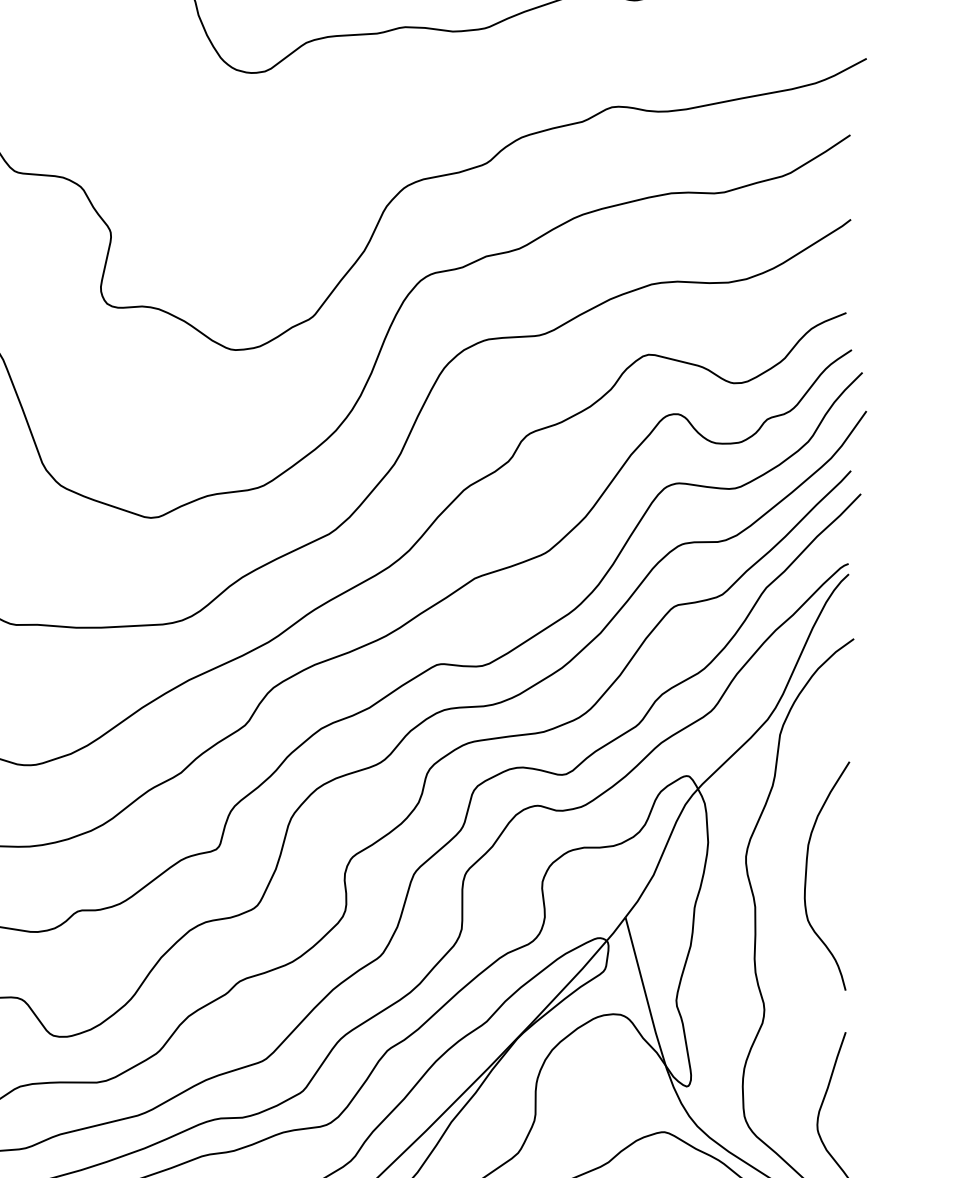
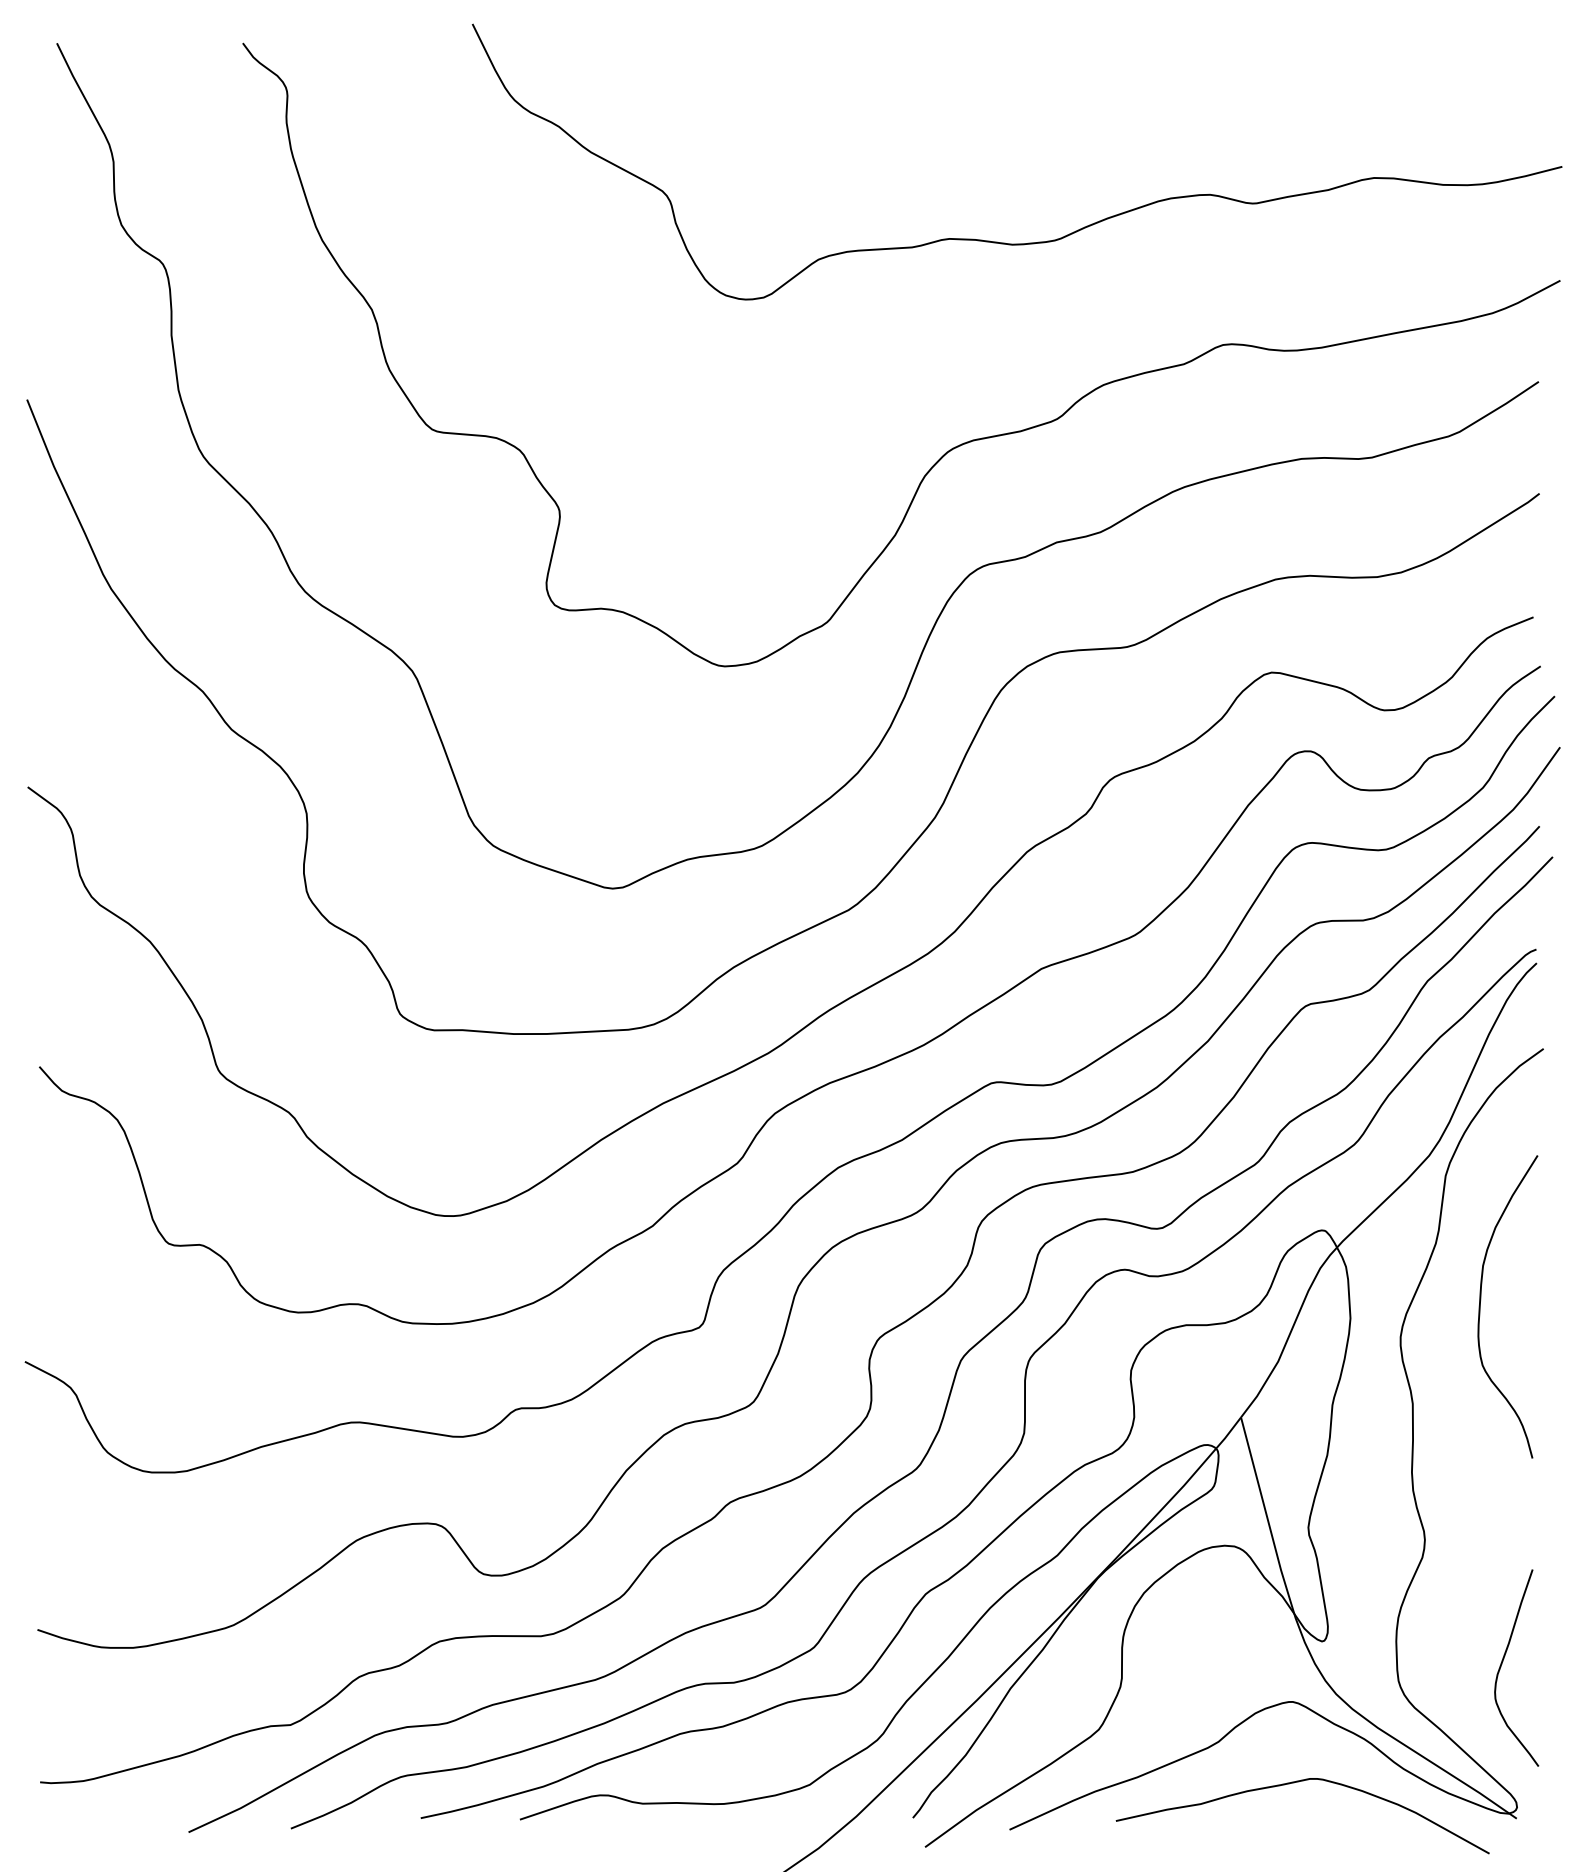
curve: (807, 871) -> (1481, 1300), moved

